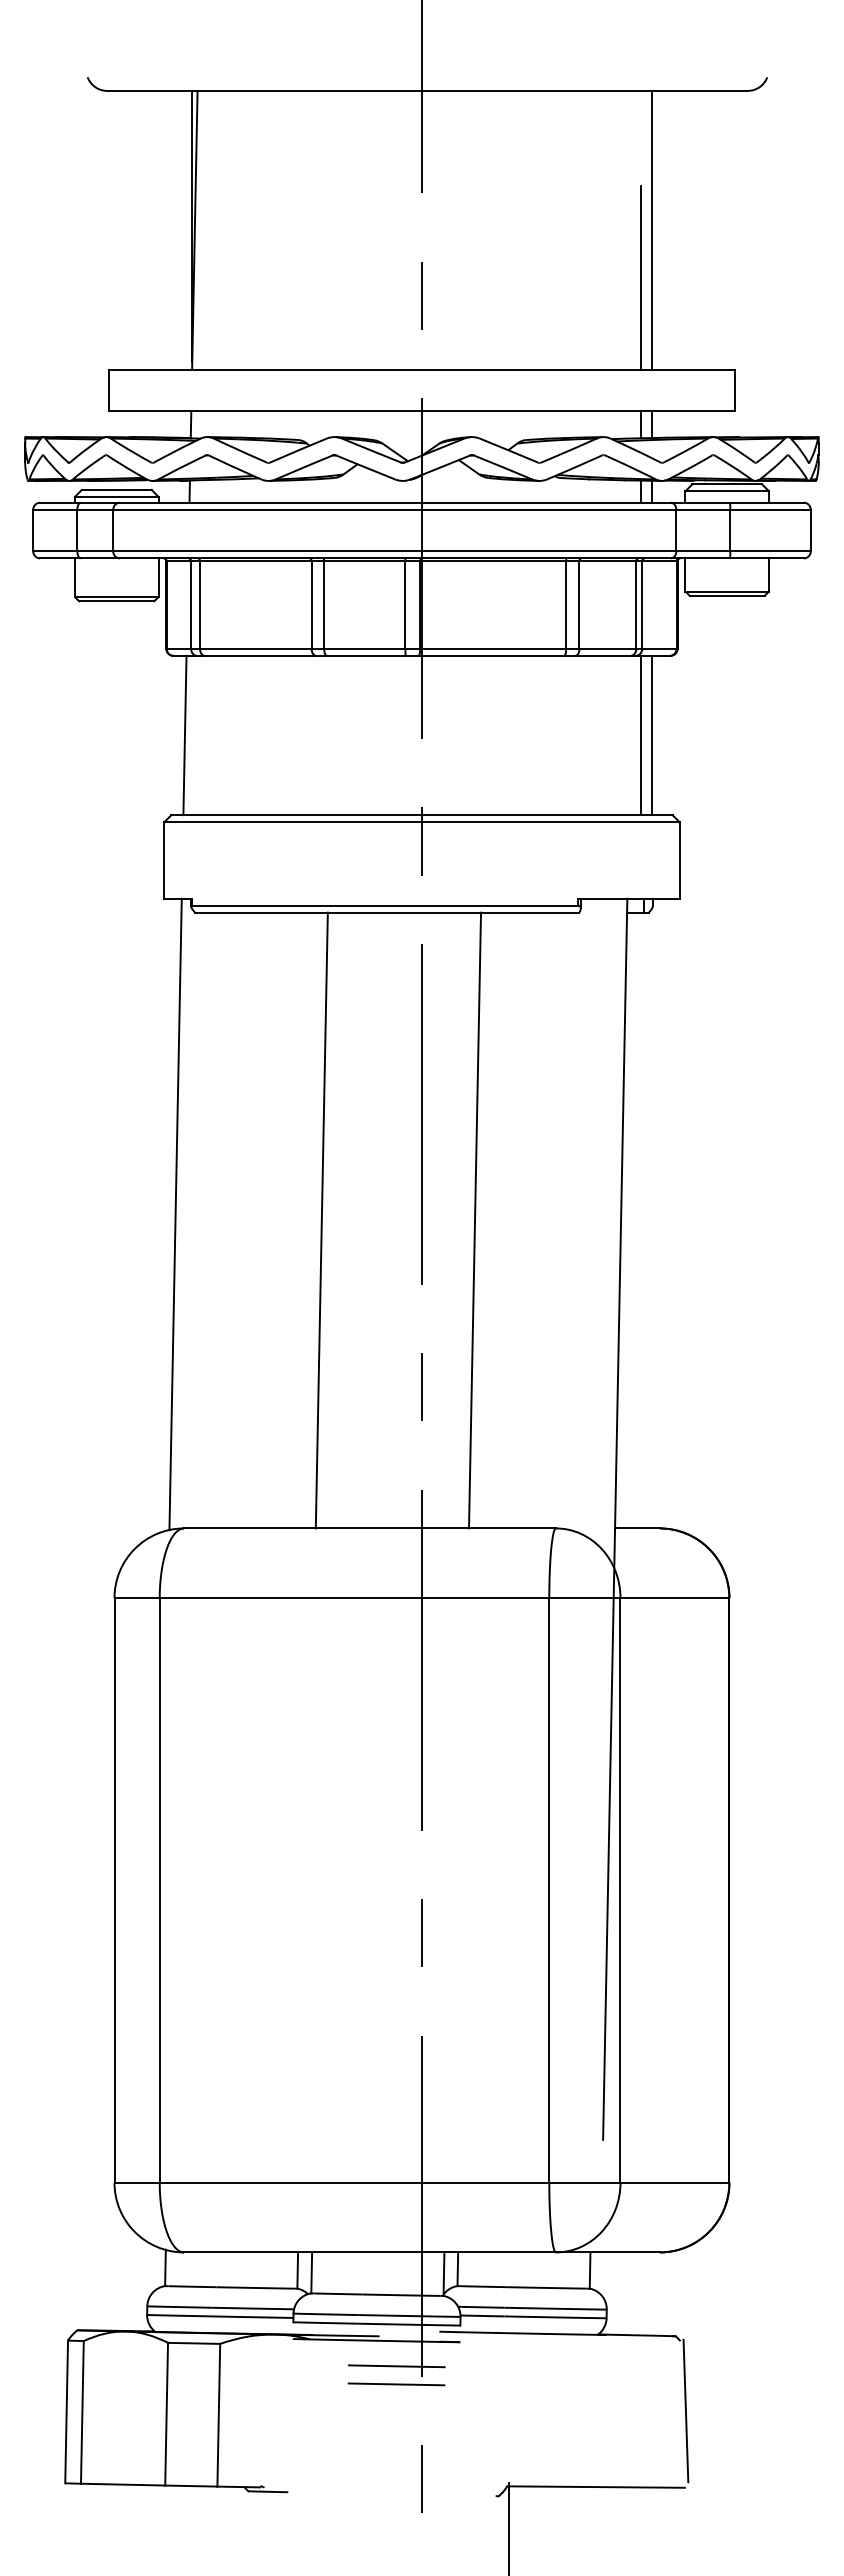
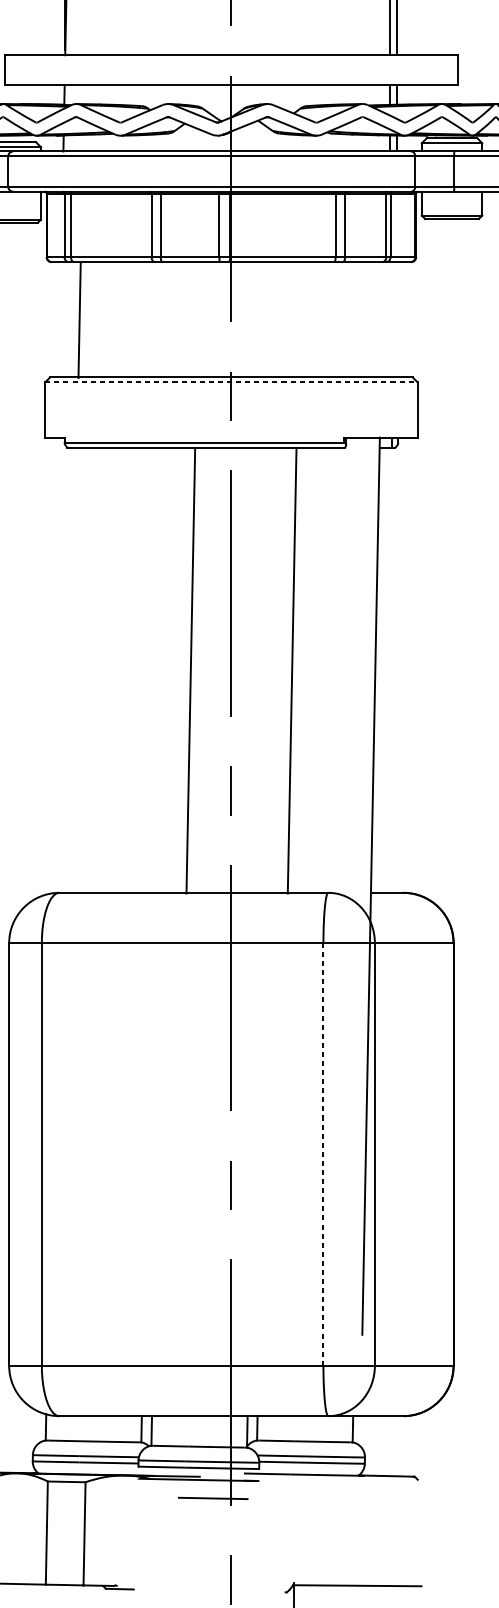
line: (184, 735) -> (79, 320), moved
line: (641, 735) -> (390, 319), removed
line: (651, 735) -> (397, 319), removed
line: (421, 822) -> (231, 382), solid -> dashed
line: (175, 1214) -> (53, 665), removed
line: (321, 1220) -> (190, 670), moved
line: (475, 1220) -> (292, 670), moved
line: (549, 1889) -> (323, 1153), solid -> dashed
line: (396, 2384) -> (212, 1511), removed
line: (685, 2410) -> (421, 1530), removed

